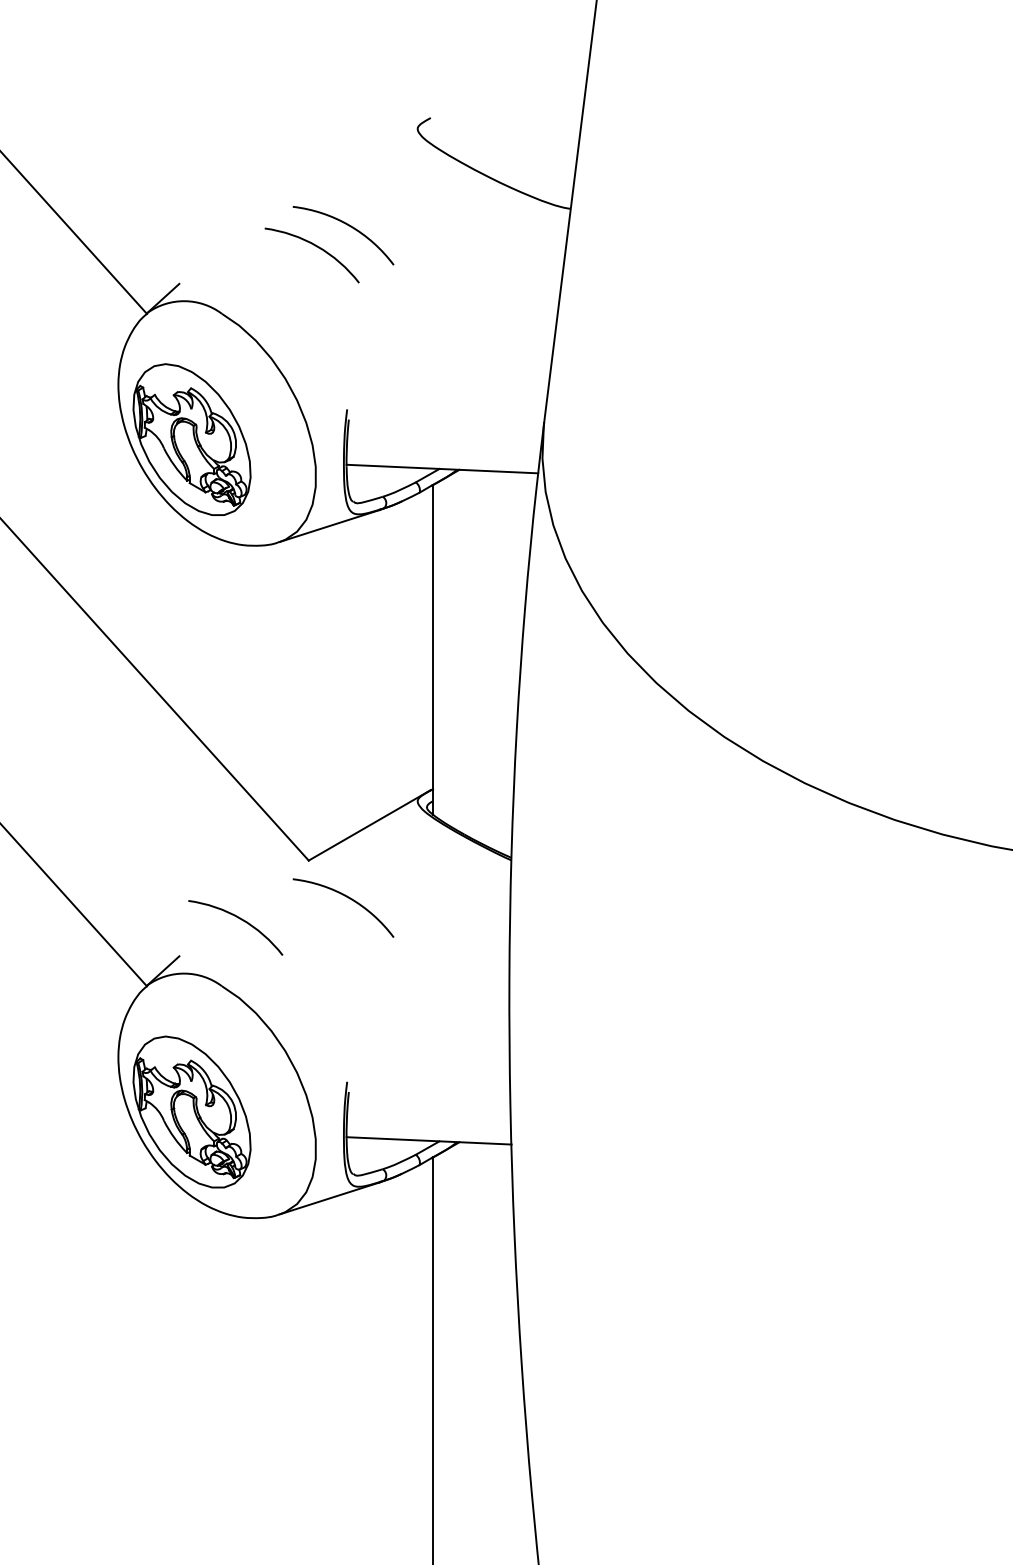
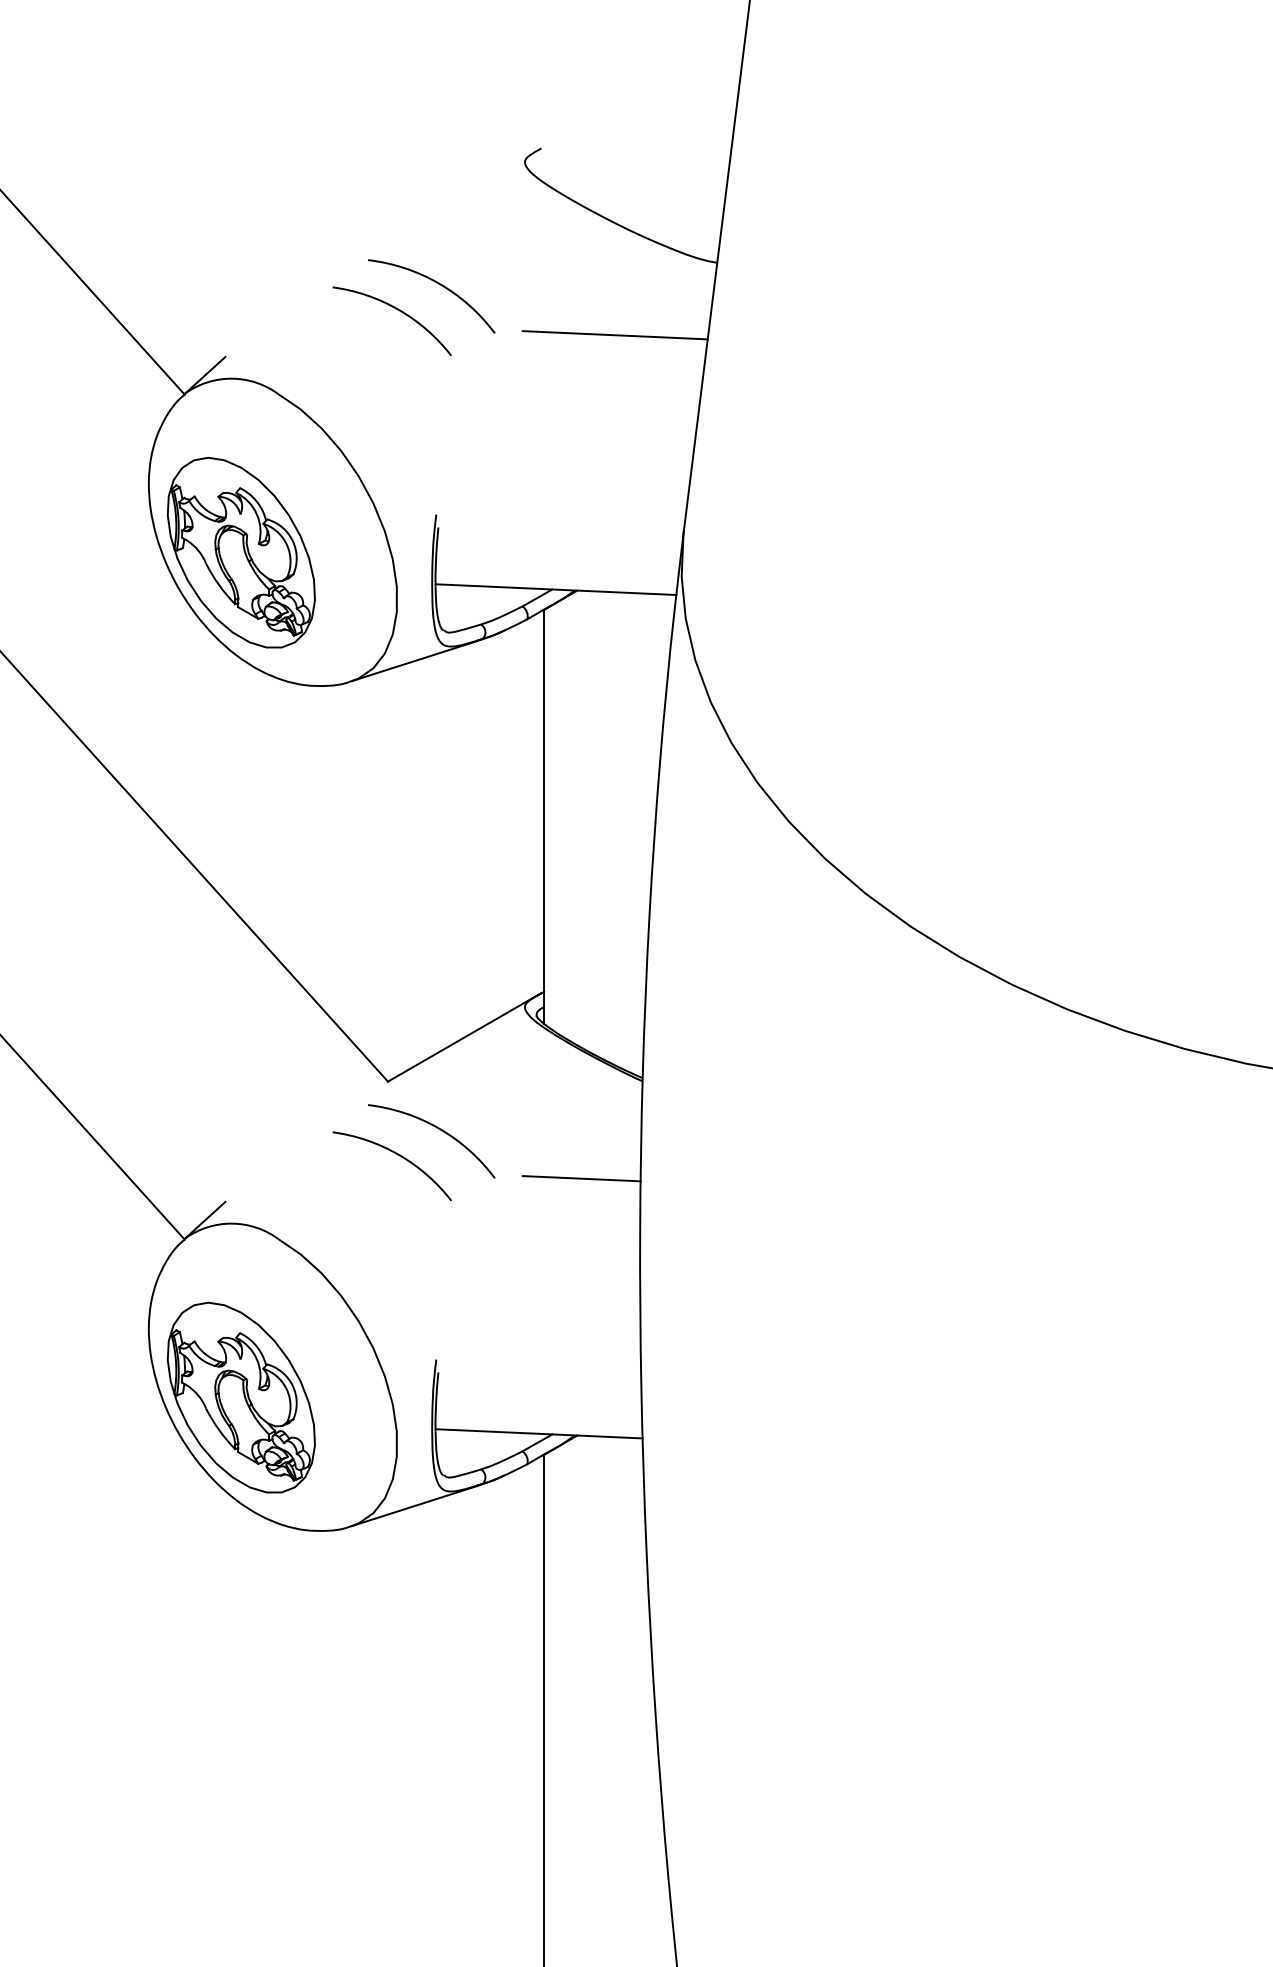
line: (488, 266) -> (614, 335), added
arc: (239, 919) -> (397, 1155), moved
line: (462, 937) -> (581, 1178), added

